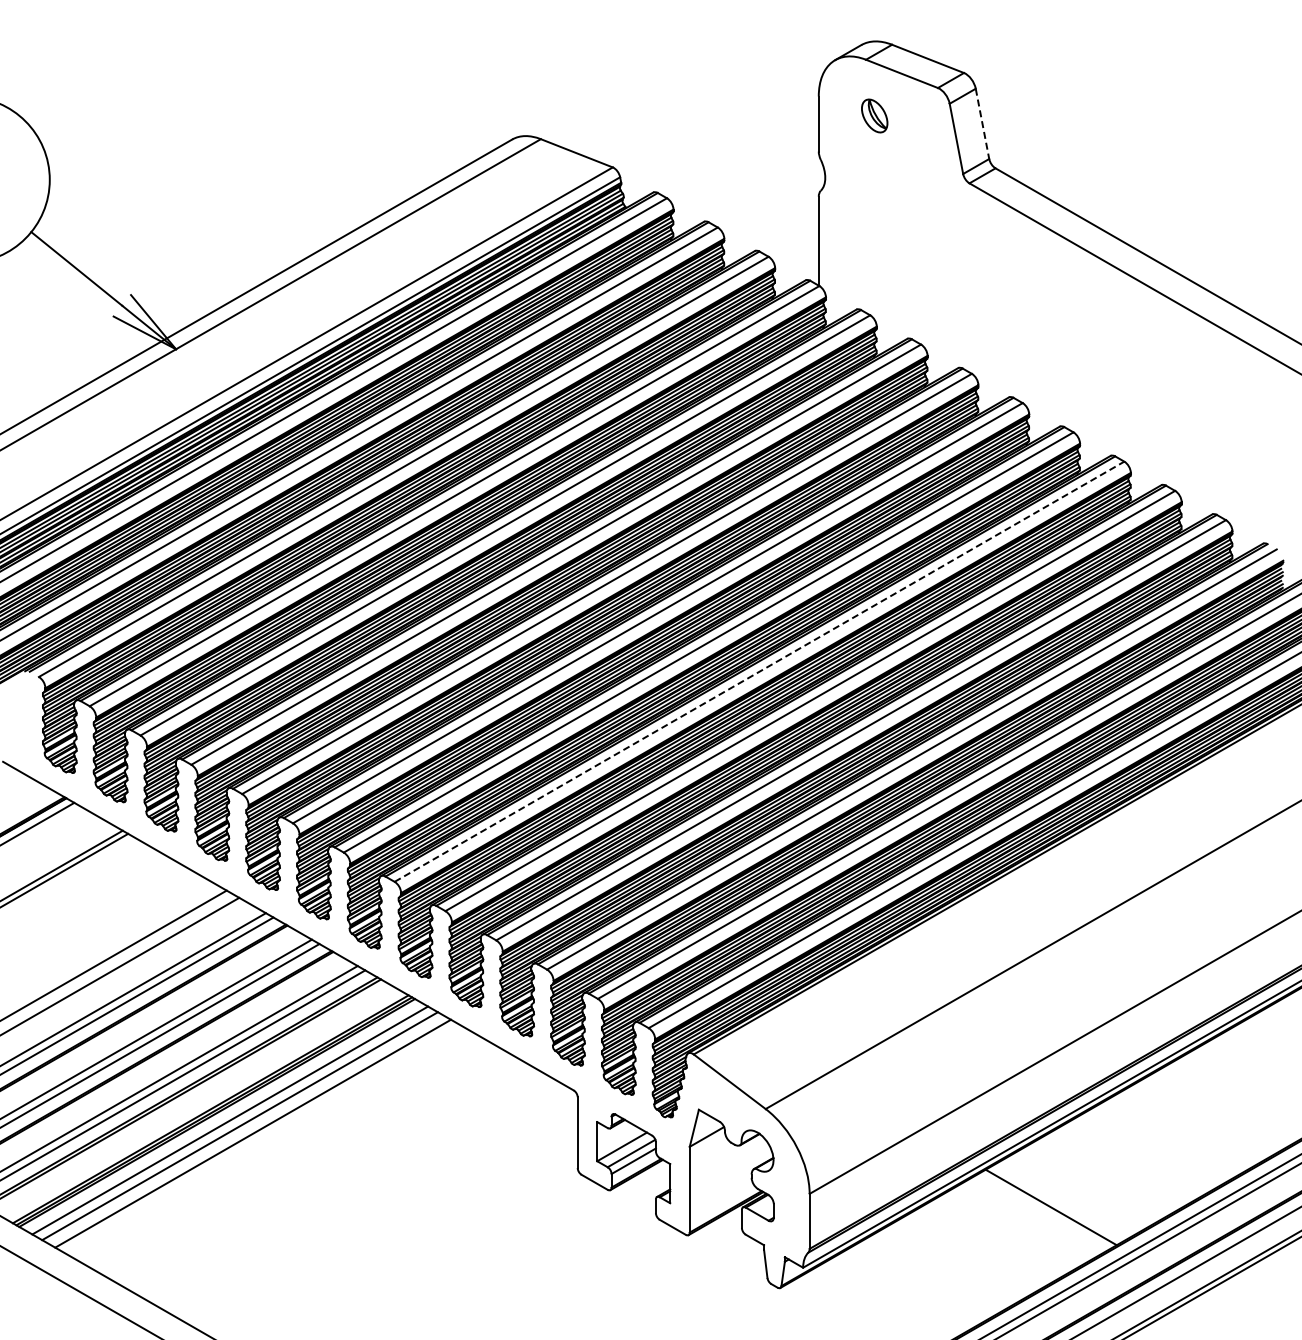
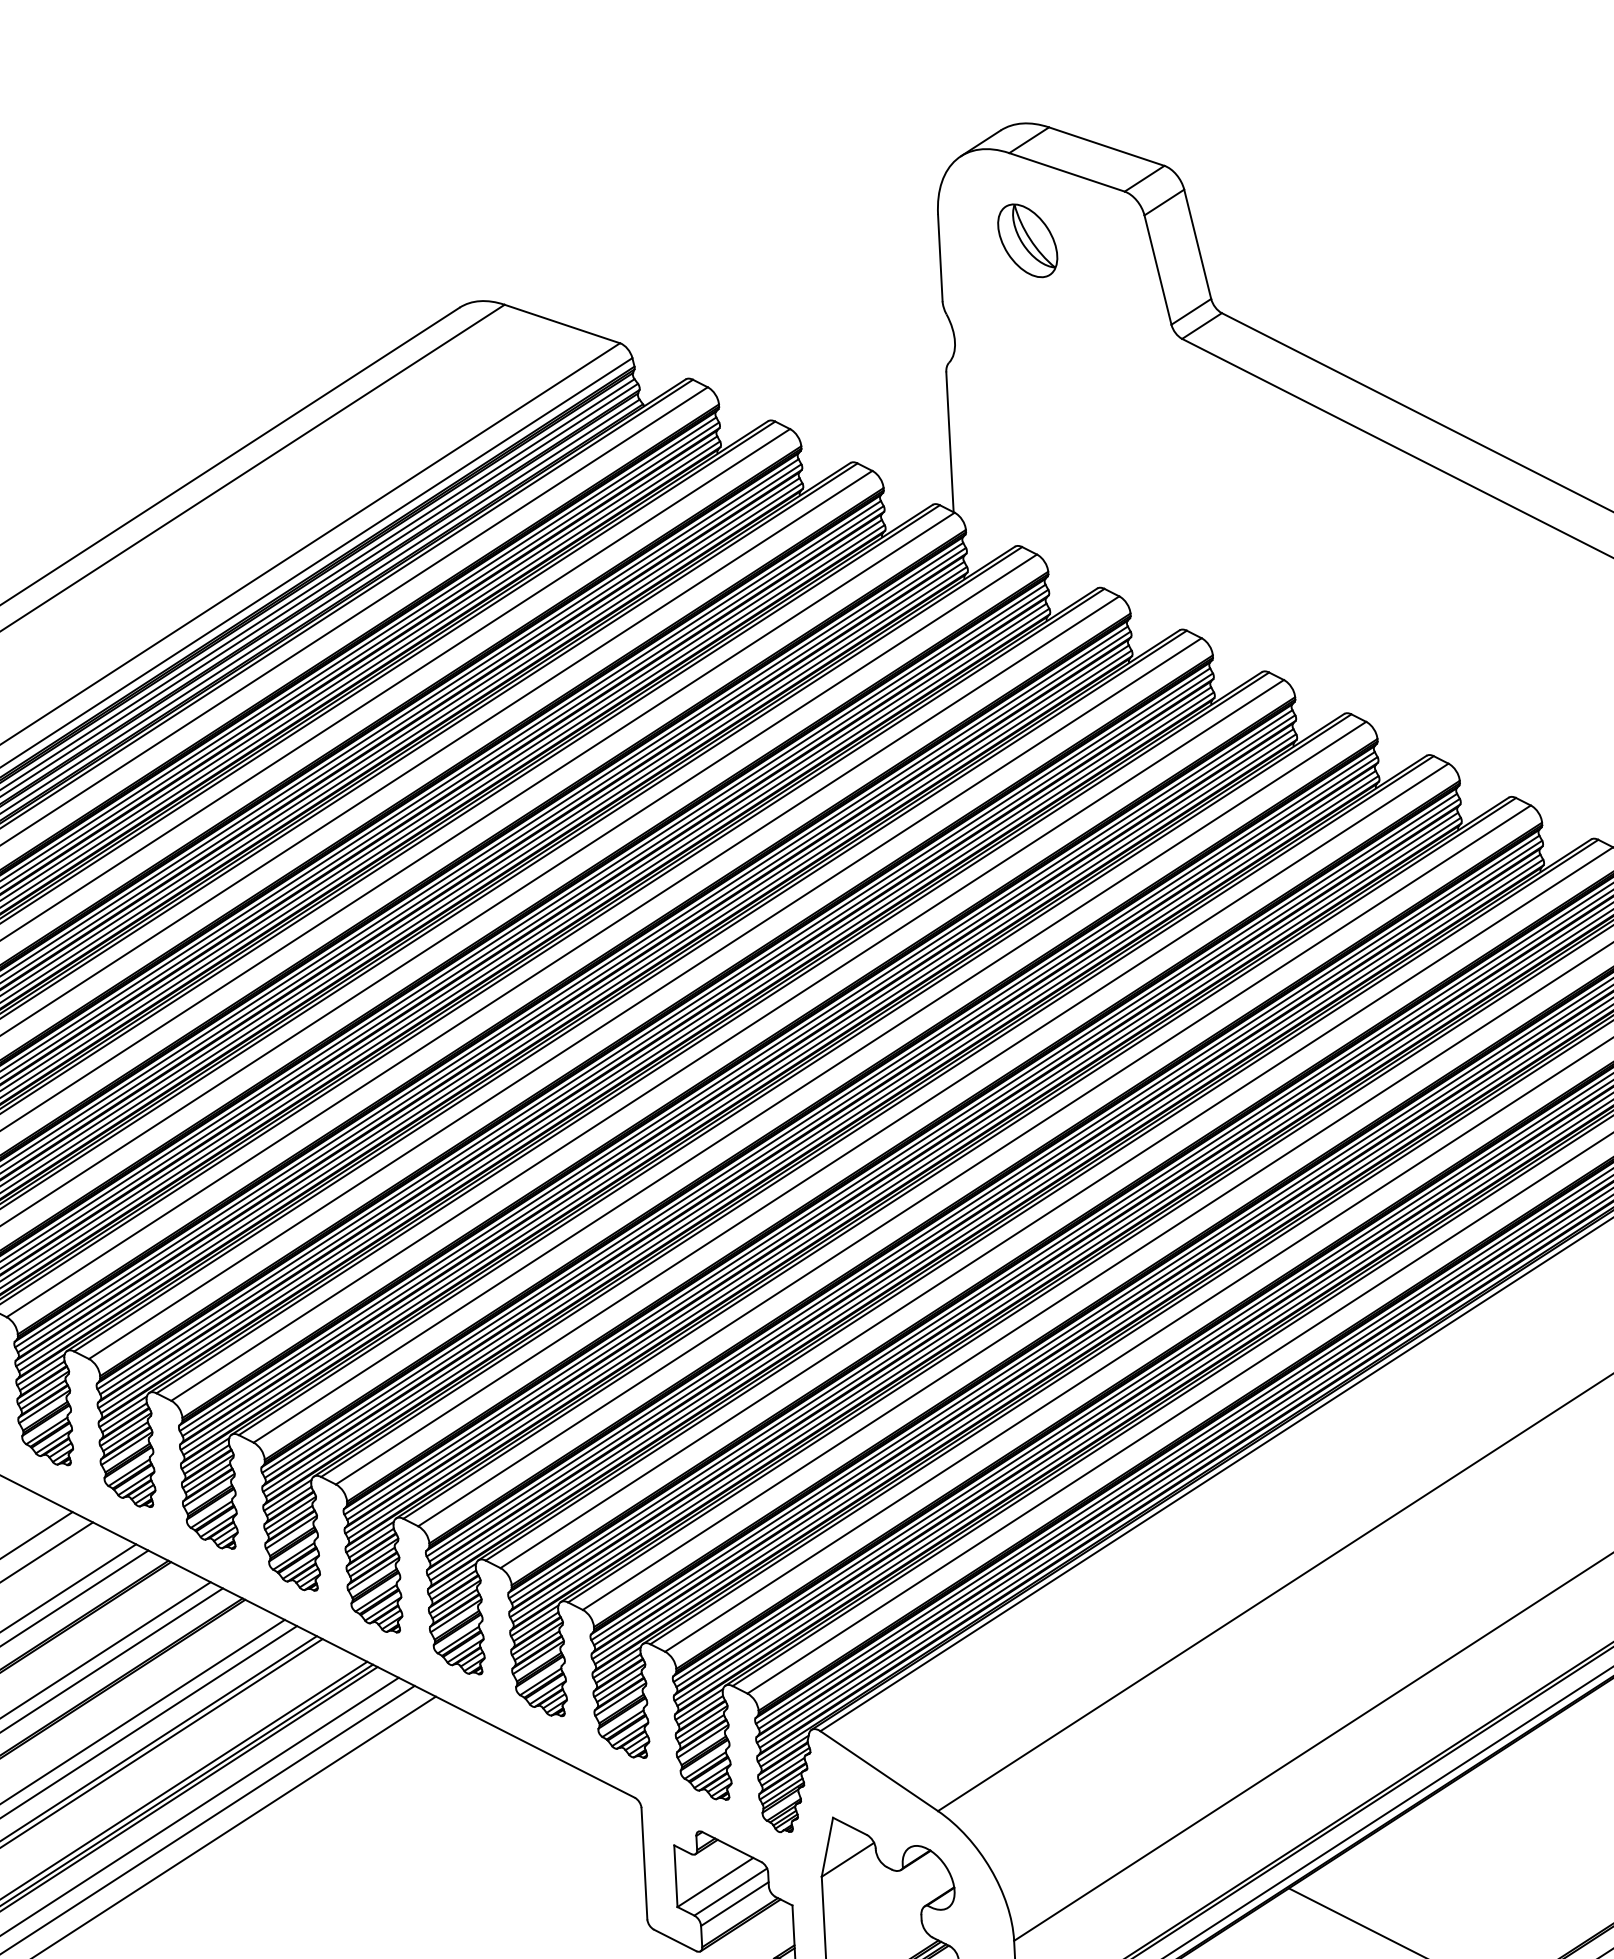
part: (874, 115) -> (1027, 240), size x1.43
line: (982, 123) -> (1197, 243), dashed -> solid
line: (759, 671) -> (892, 1123), dashed -> solid

